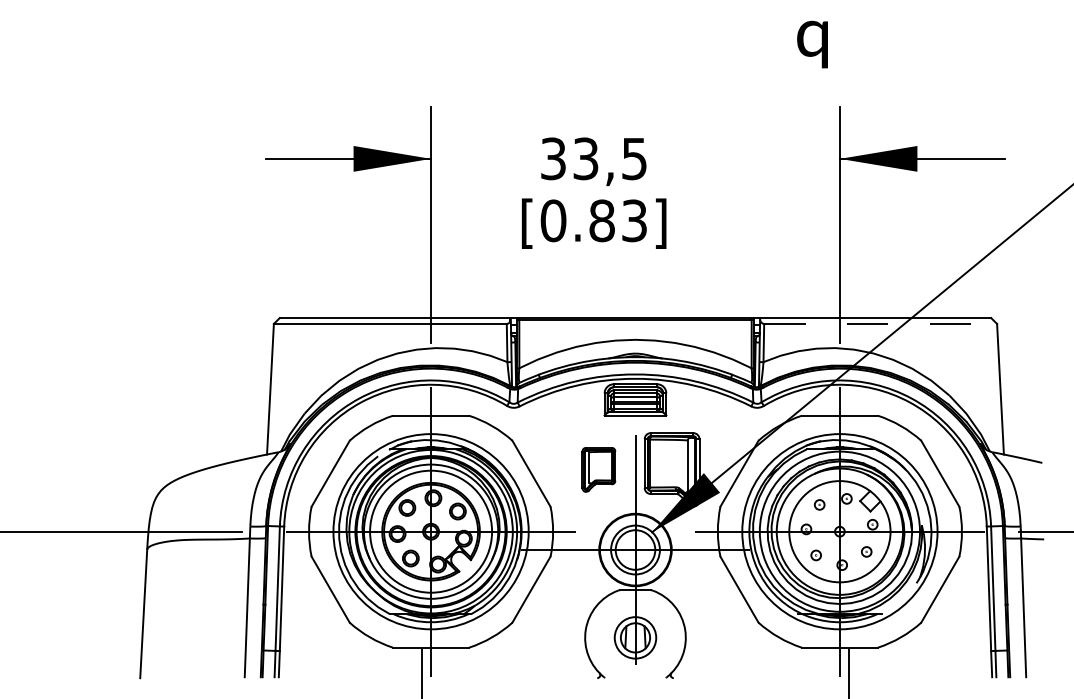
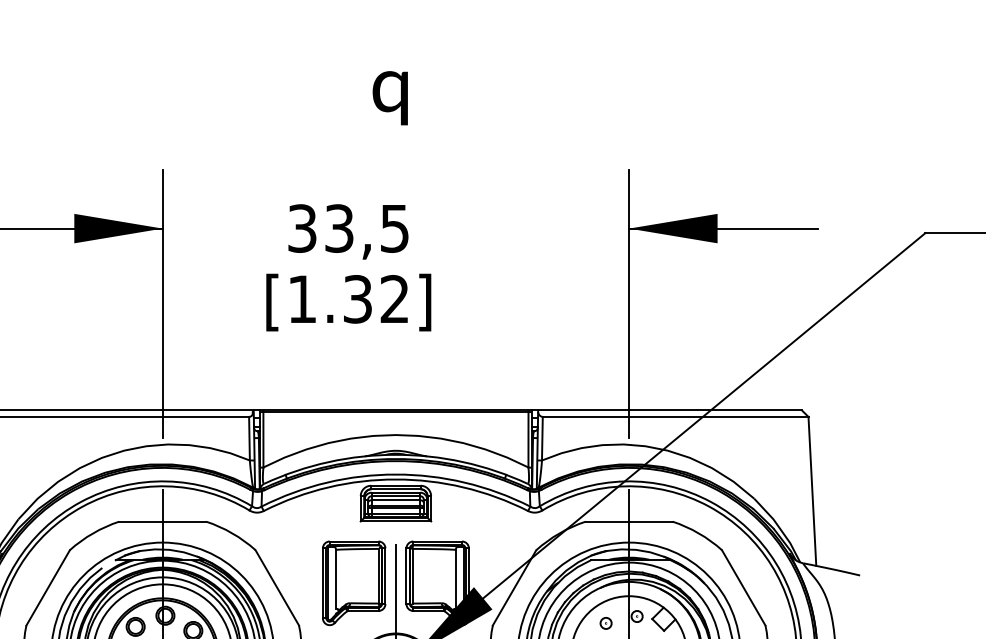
text: (812, 44) -> (390, 98), moved
text: (593, 220) -> (348, 298), [0.83] -> [1.32]
line: (881, 323) -> (676, 416), dashed -> solid
part: (598, 469) -> (353, 582), size x1.67

